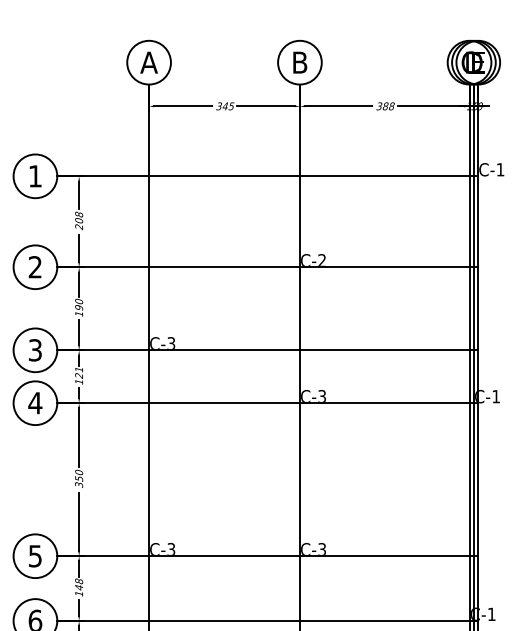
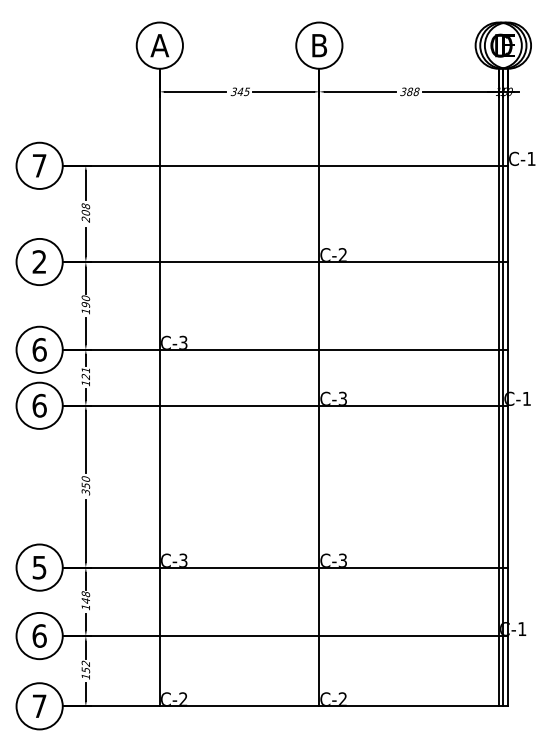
text: (35, 175) -> (39, 165), 1 -> 7
text: (35, 349) -> (39, 349), 3 -> 6
text: (35, 402) -> (39, 405), 4 -> 6

